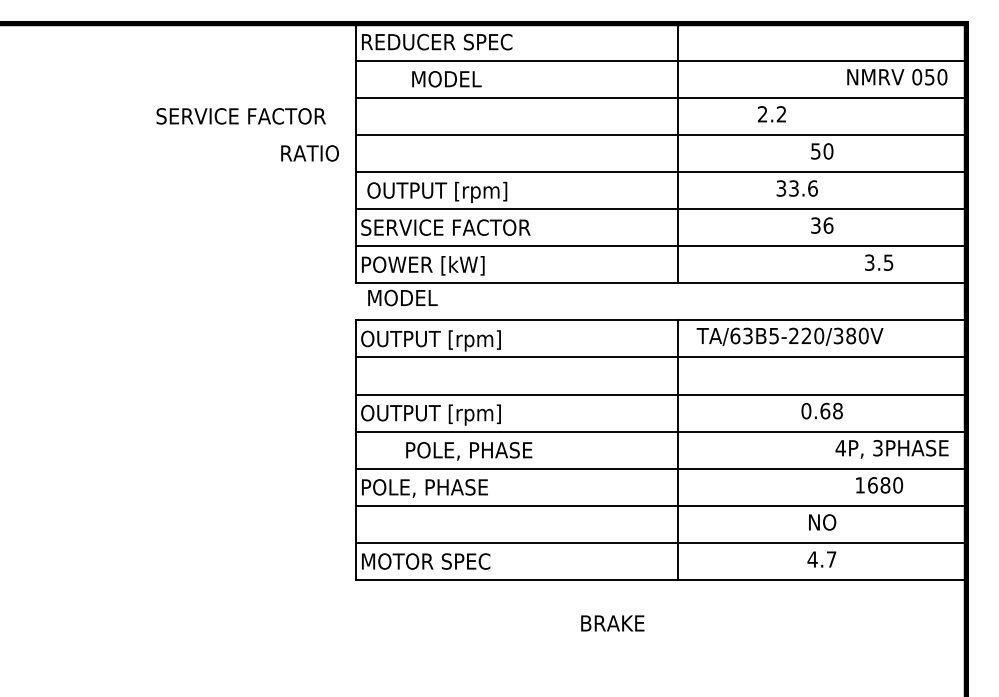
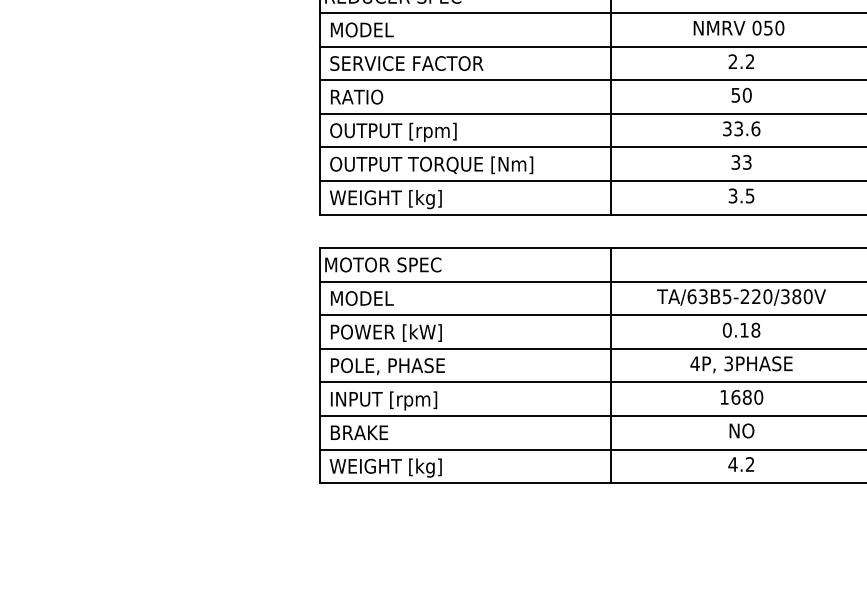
text: (897, 77) -> (739, 28), moved
text: (446, 79) -> (361, 30), moved
text: (771, 114) -> (740, 61), moved
text: (240, 116) -> (406, 63), moved
text: (309, 153) -> (356, 97), moved
text: (796, 188) -> (740, 128), moved
text: (828, 225) -> (747, 162), 36 -> 33
text: (476, 228) -> (428, 165), SERVICE FACTOR -> OUTPUT TORQUE [Nm]
text: (879, 262) -> (741, 195), moved
text: (425, 266) -> (382, 199), POWER [kW] -> WEIGHT [kg]
text: (402, 297) -> (361, 298), moved
text: (789, 336) -> (740, 297), moved
text: (430, 340) -> (387, 266), OUTPUT [rpm] -> MOTOR SPEC
text: (825, 410) -> (744, 329), 0.68 -> 0.18
text: (430, 414) -> (387, 333), OUTPUT [rpm] -> POWER [kW]
text: (891, 449) -> (740, 364), moved
text: (469, 451) -> (388, 366), moved
text: (879, 485) -> (741, 397), moved
text: (424, 488) -> (381, 400), POLE, PHASE -> INPUT [rpm]
text: (831, 559) -> (750, 464), 4.7 -> 4.2
text: (425, 563) -> (382, 468), MOTOR SPEC -> WEIGHT [kg]
text: (612, 623) -> (359, 432), moved

